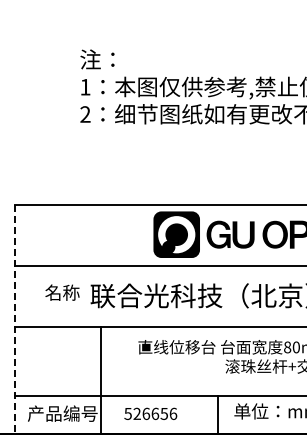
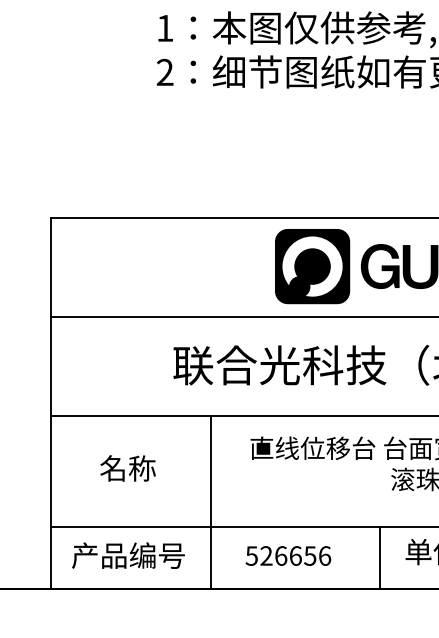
text: (62, 292) -> (128, 468), moved
line: (14, 319) -> (50, 403), dashed -> solid
line: (100, 380) -> (210, 502), moved
text: (150, 413) -> (287, 555), moved

